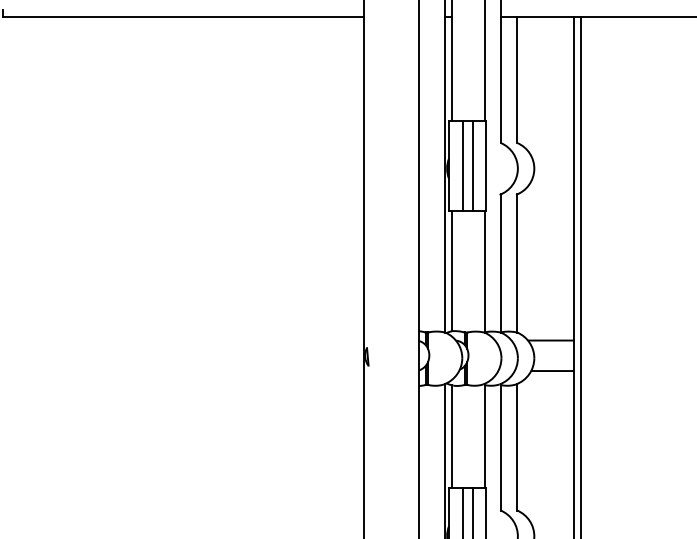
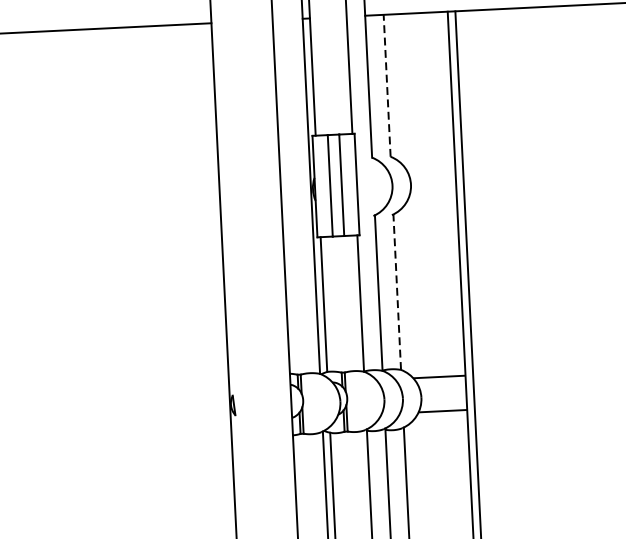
line: (517, 79) -> (387, 85), solid -> dashed
line: (517, 262) -> (397, 291), solid -> dashed

